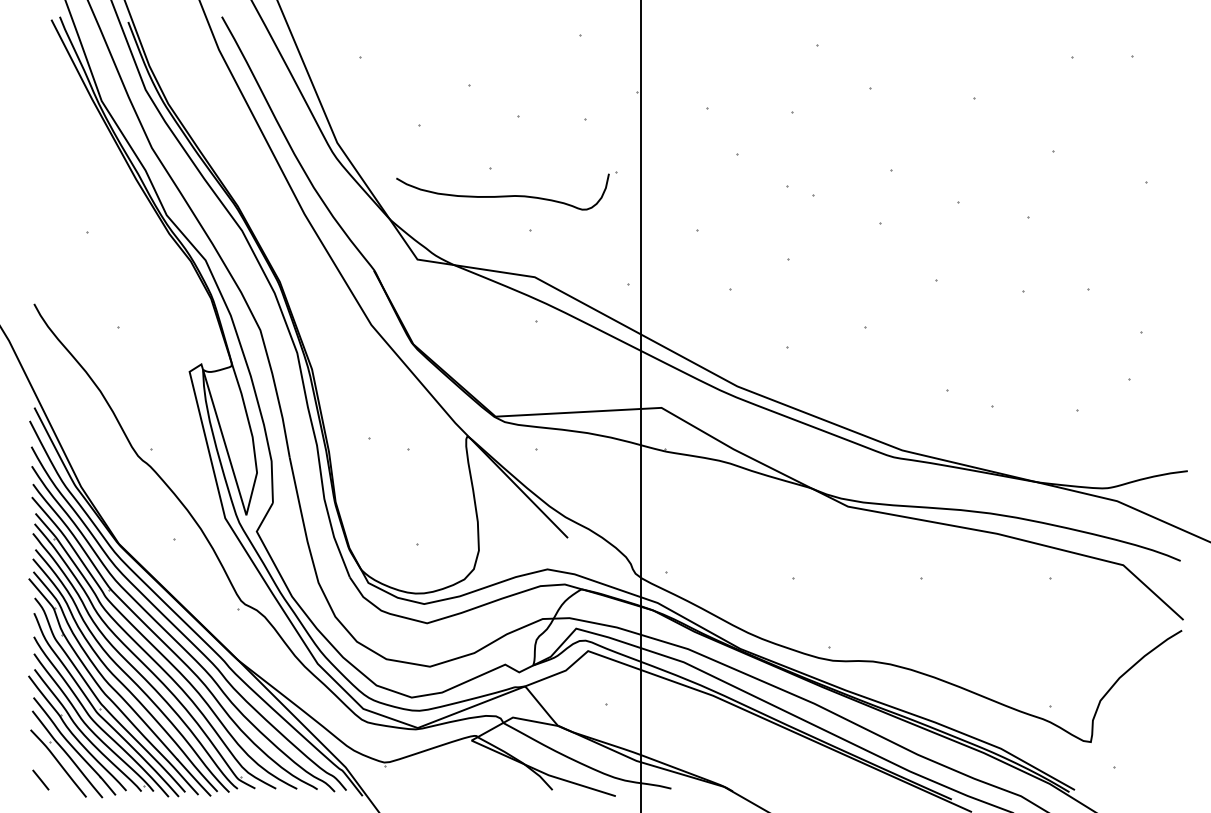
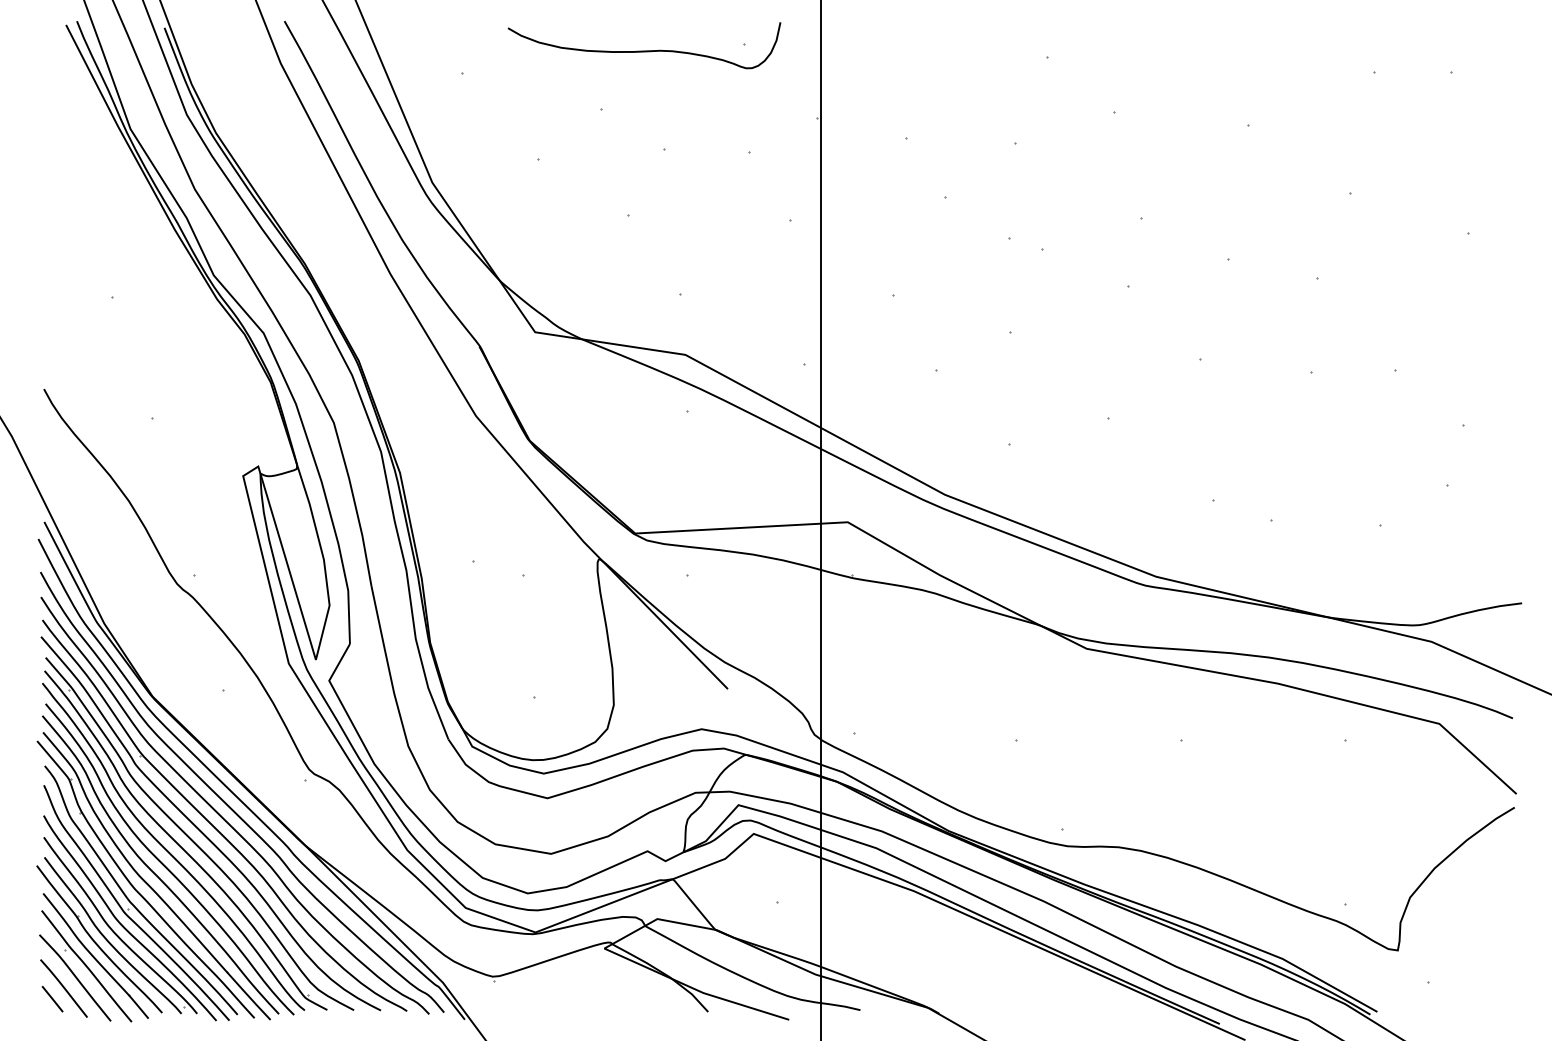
curve: (502, 195) -> (644, 50), moved
line: (49, 771) -> (63, 988), added

